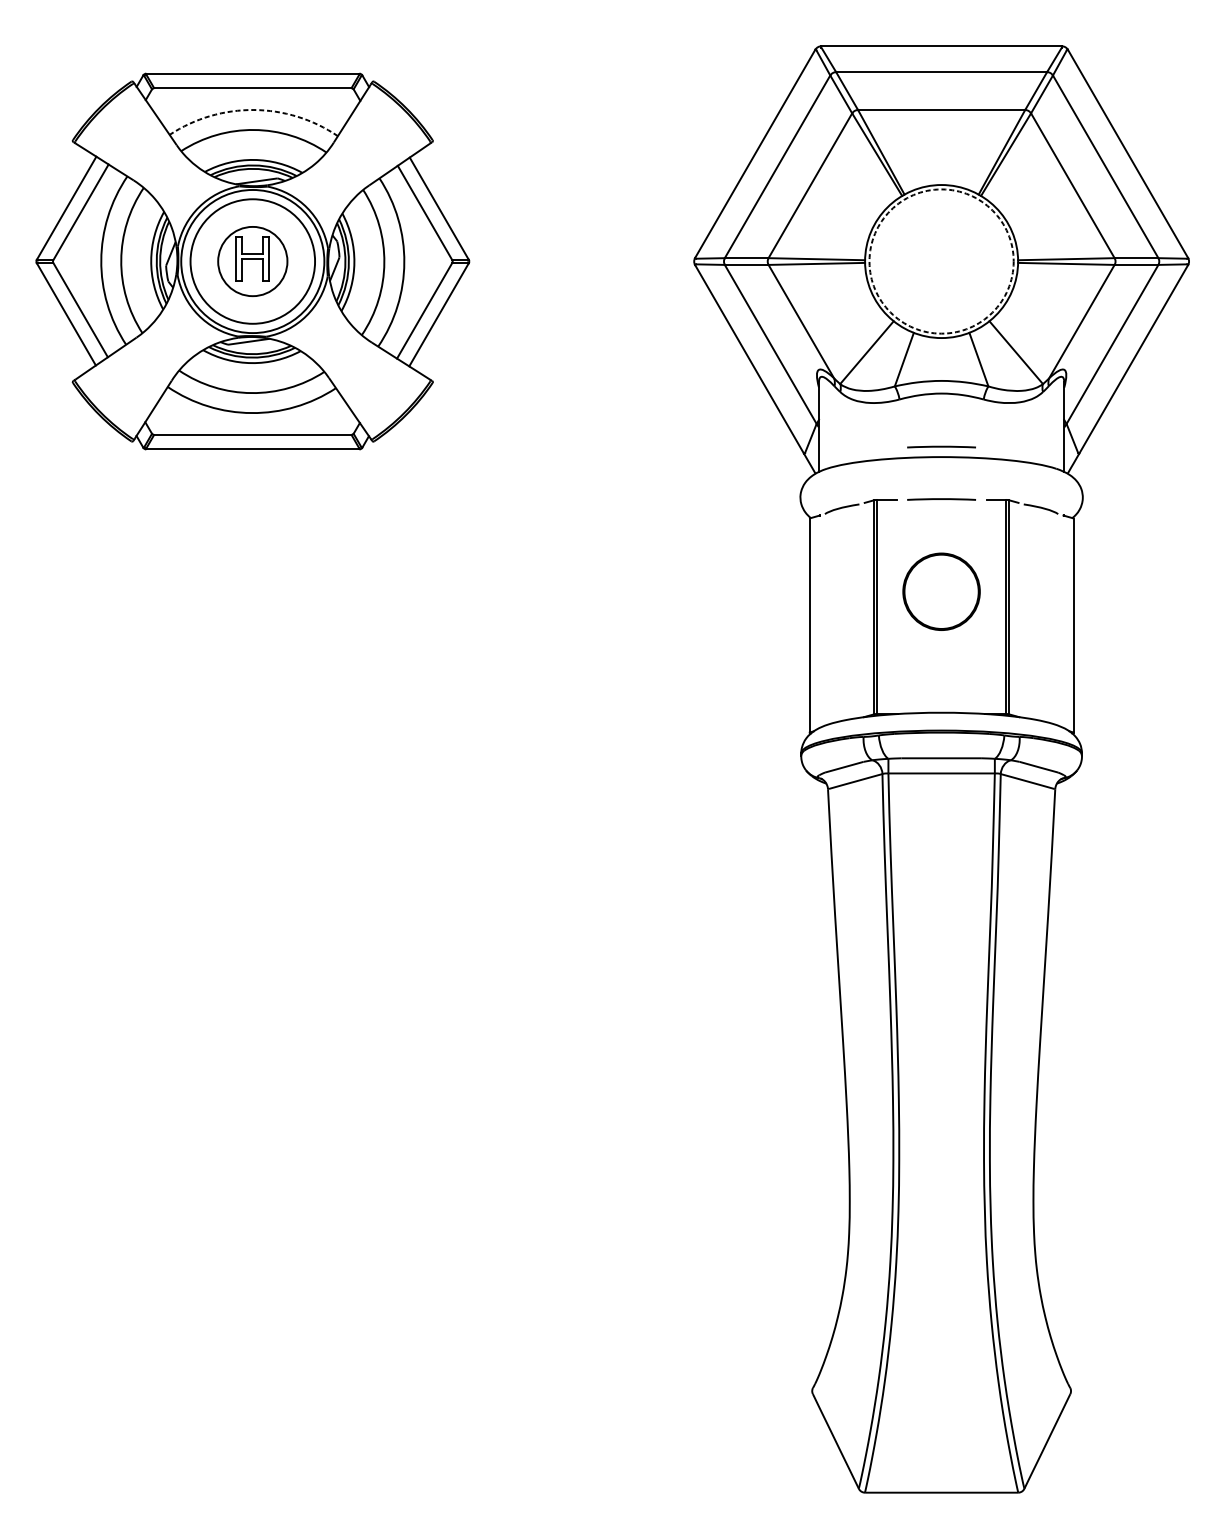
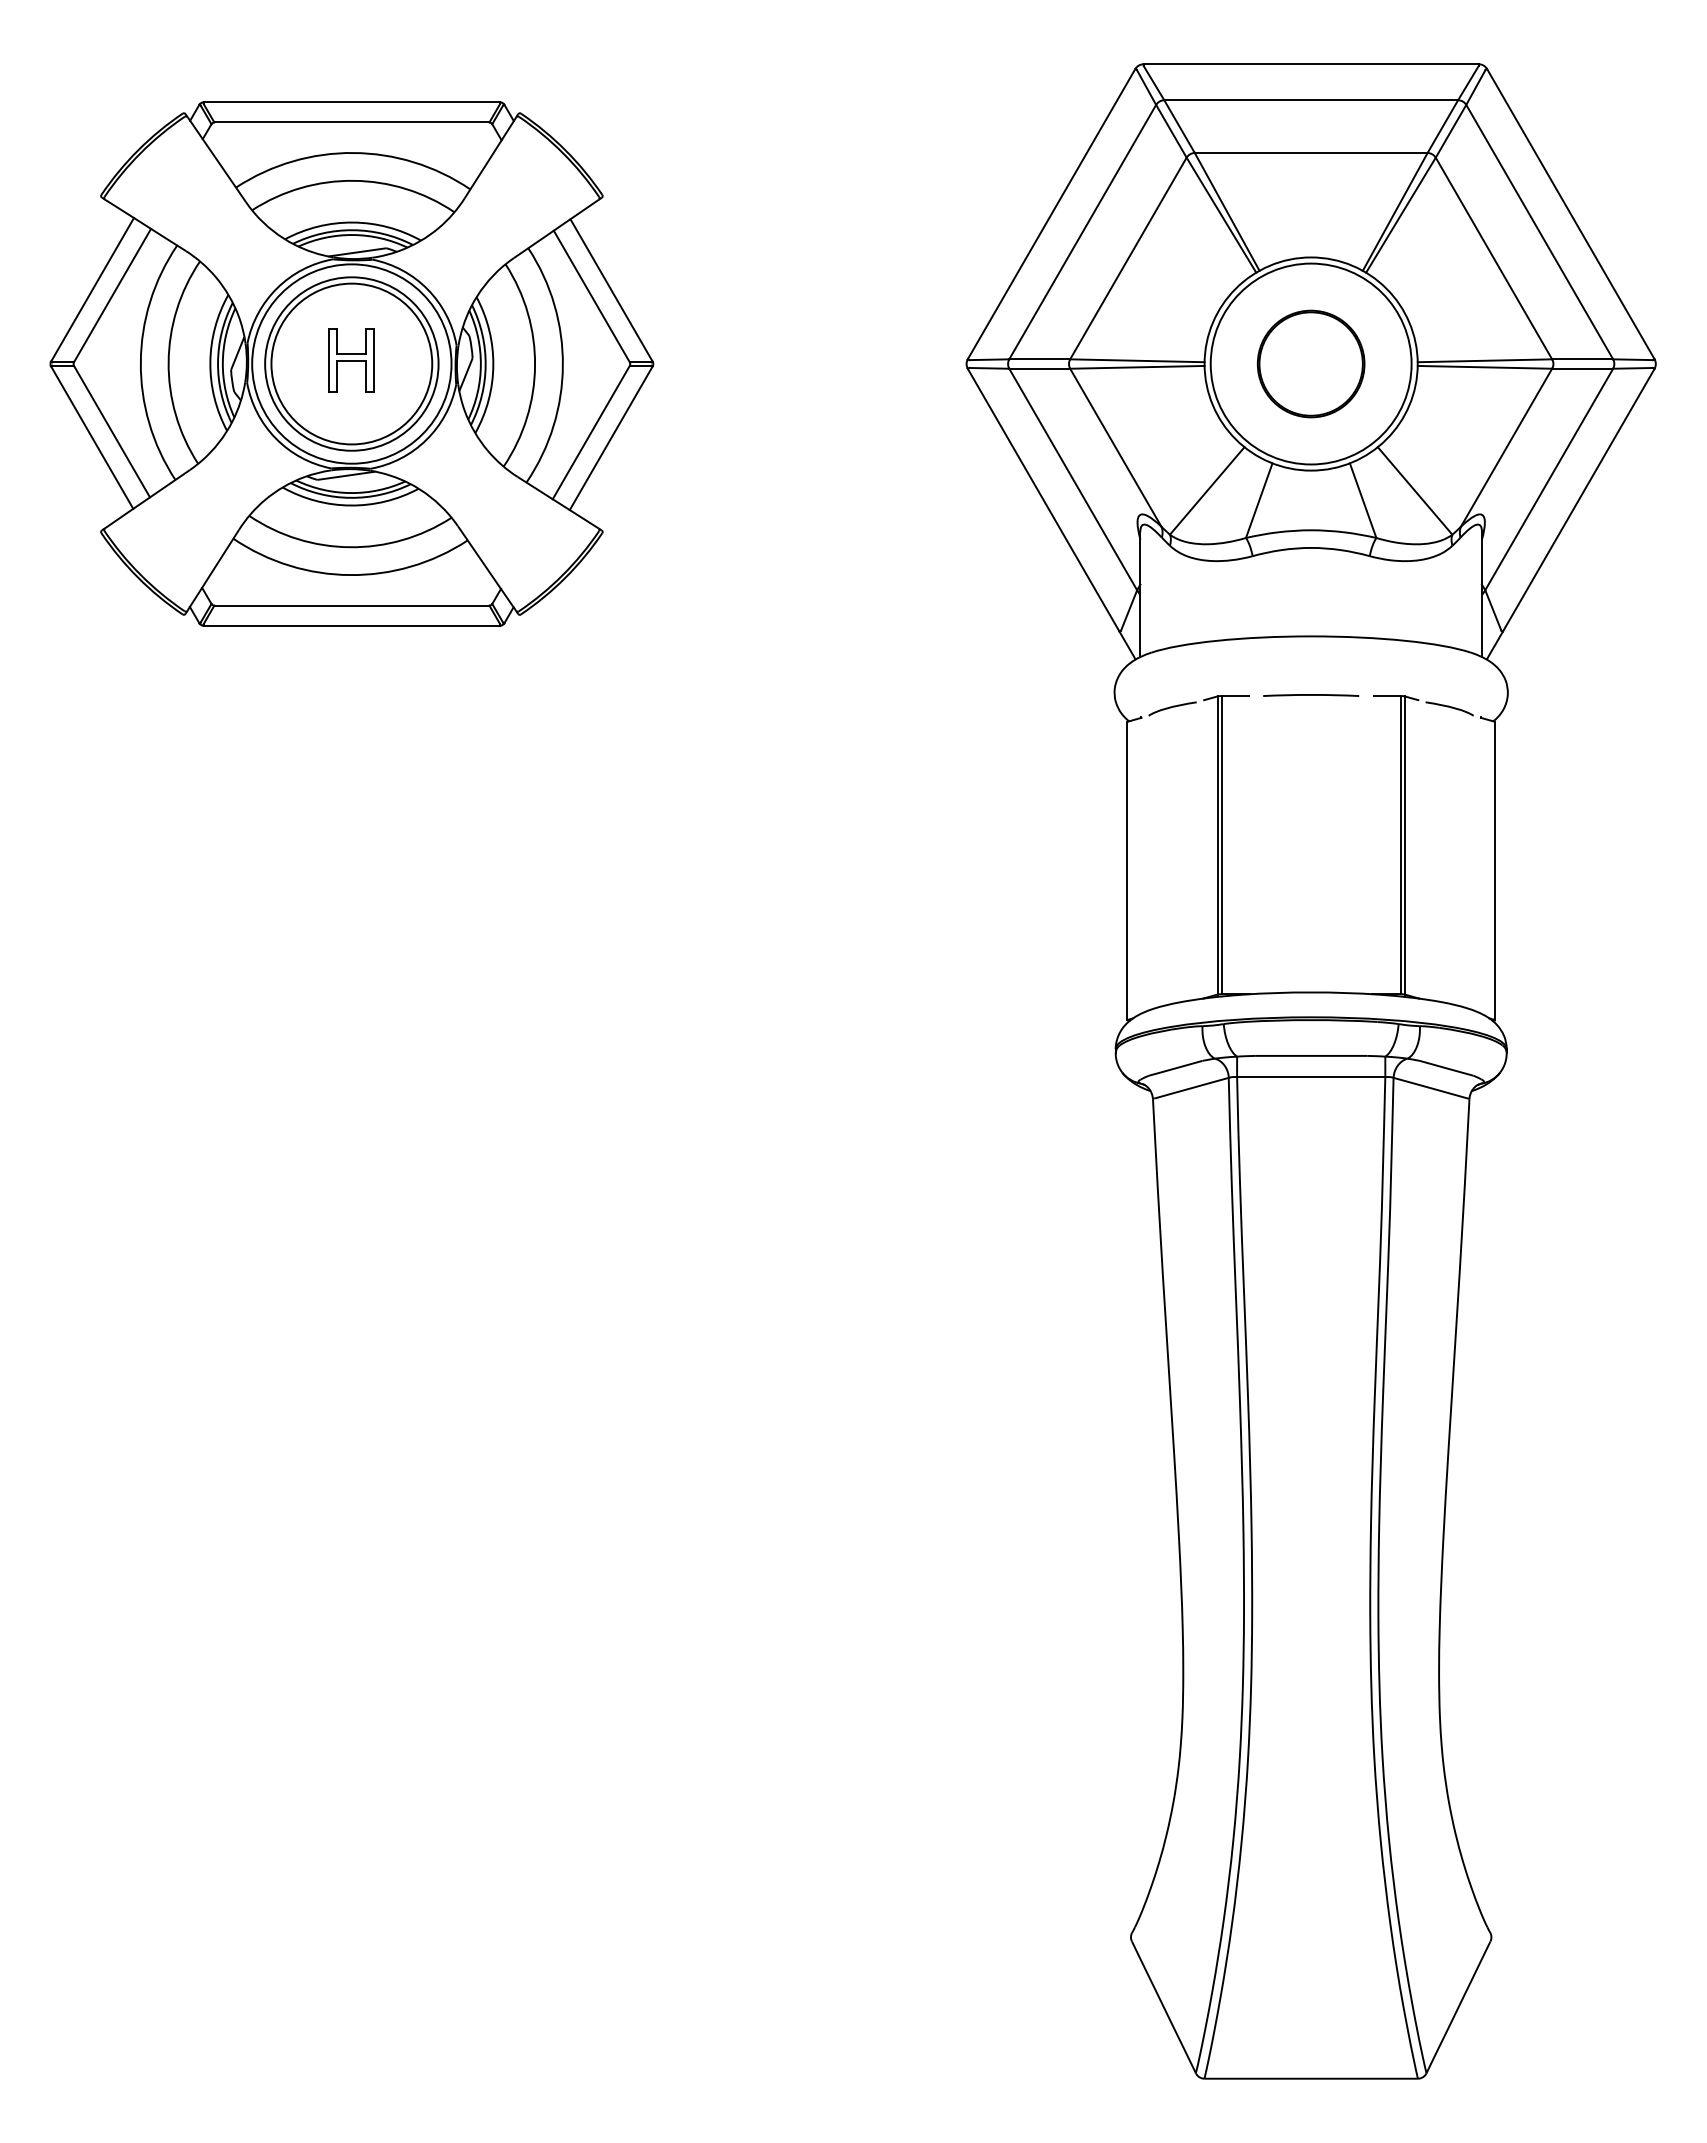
arc: (254, 110) -> (353, 153), dashed -> solid
circle: (252, 261) -> (351, 363), size x1.67
circle: (941, 261) -> (1310, 363), dashed -> solid
line: (941, 447) -> (1311, 622), removed
part: (941, 591) -> (1311, 363), moved

